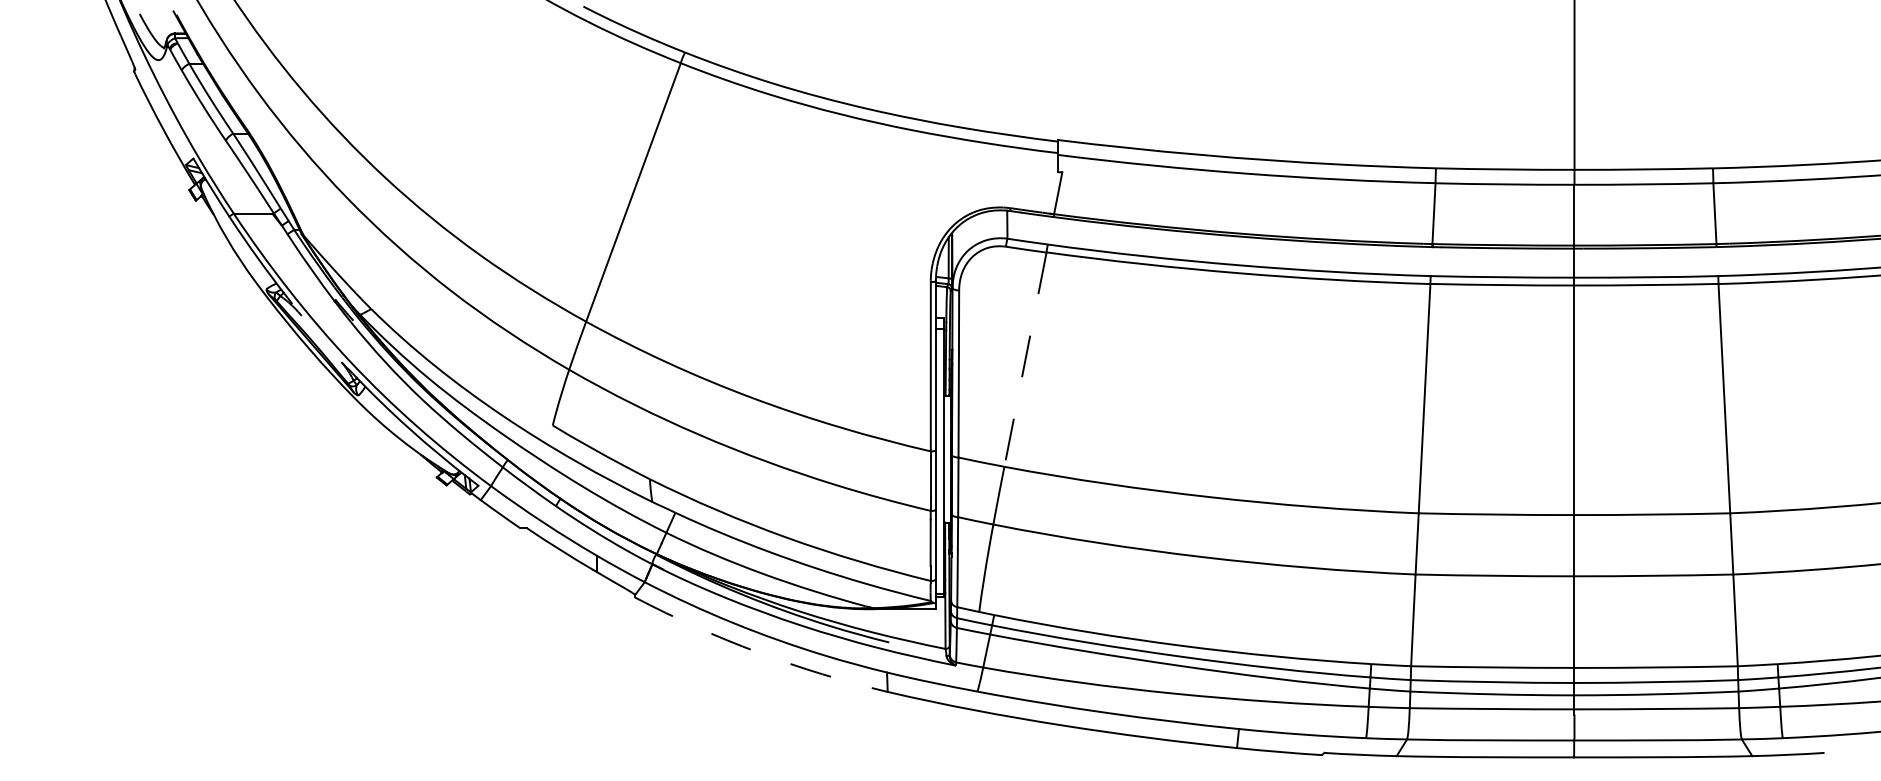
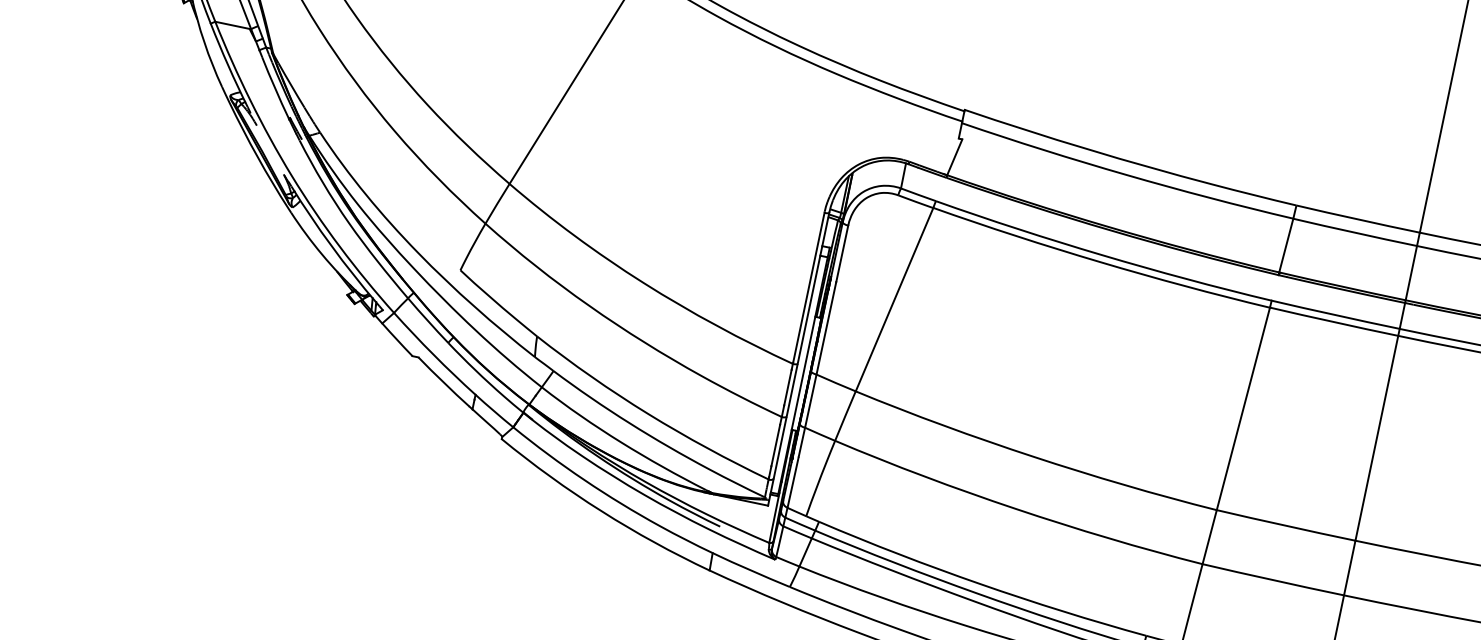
line: (1025, 360) -> (894, 300), dashed -> solid
arc: (758, 652) -> (601, 511), dashed -> solid

